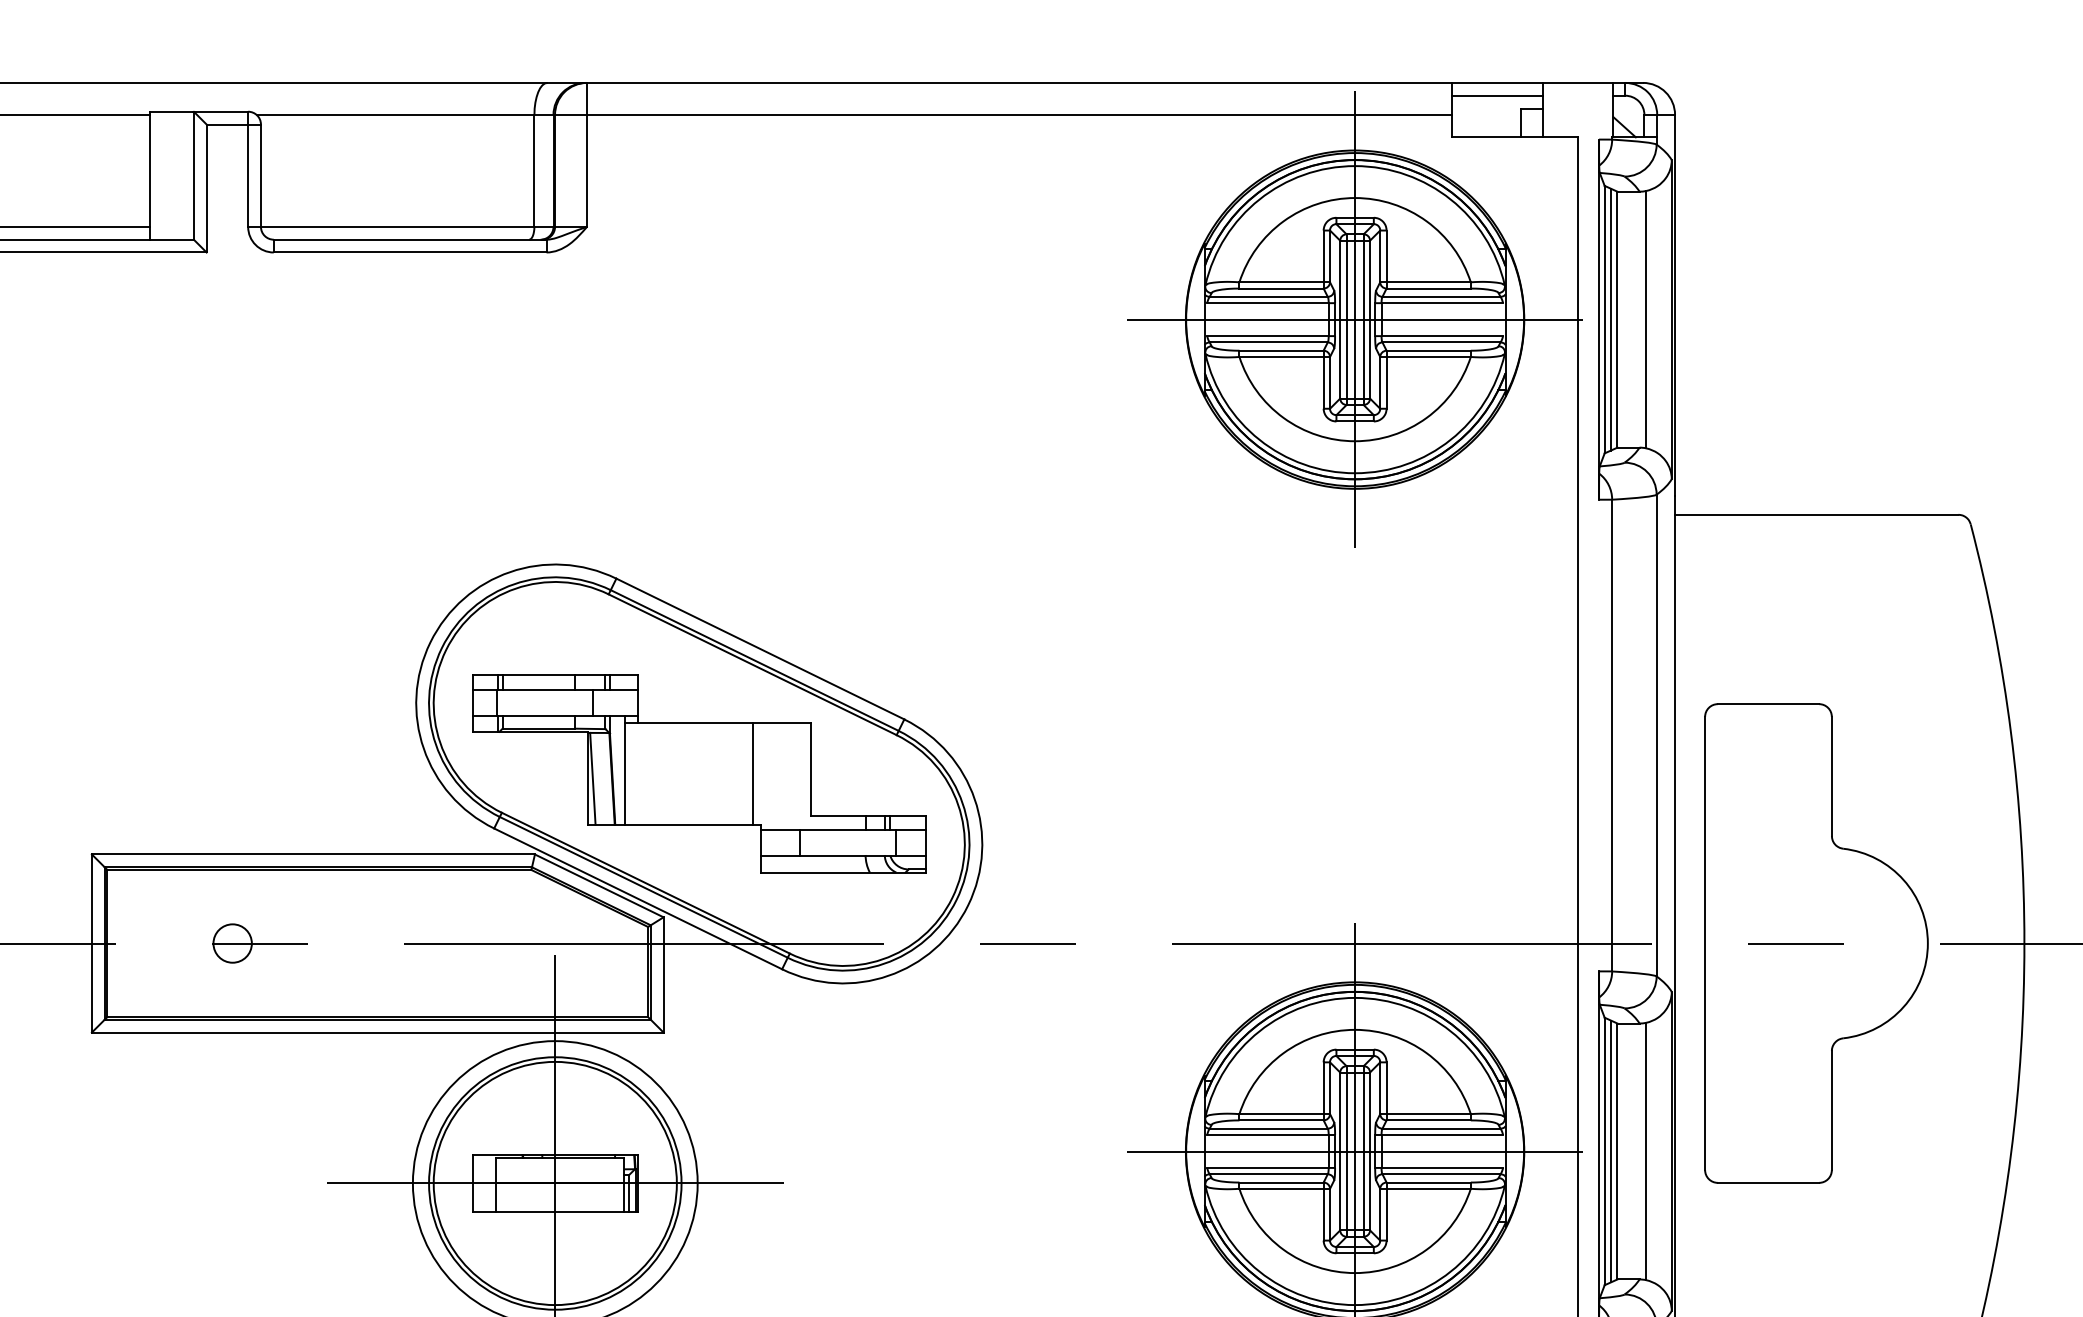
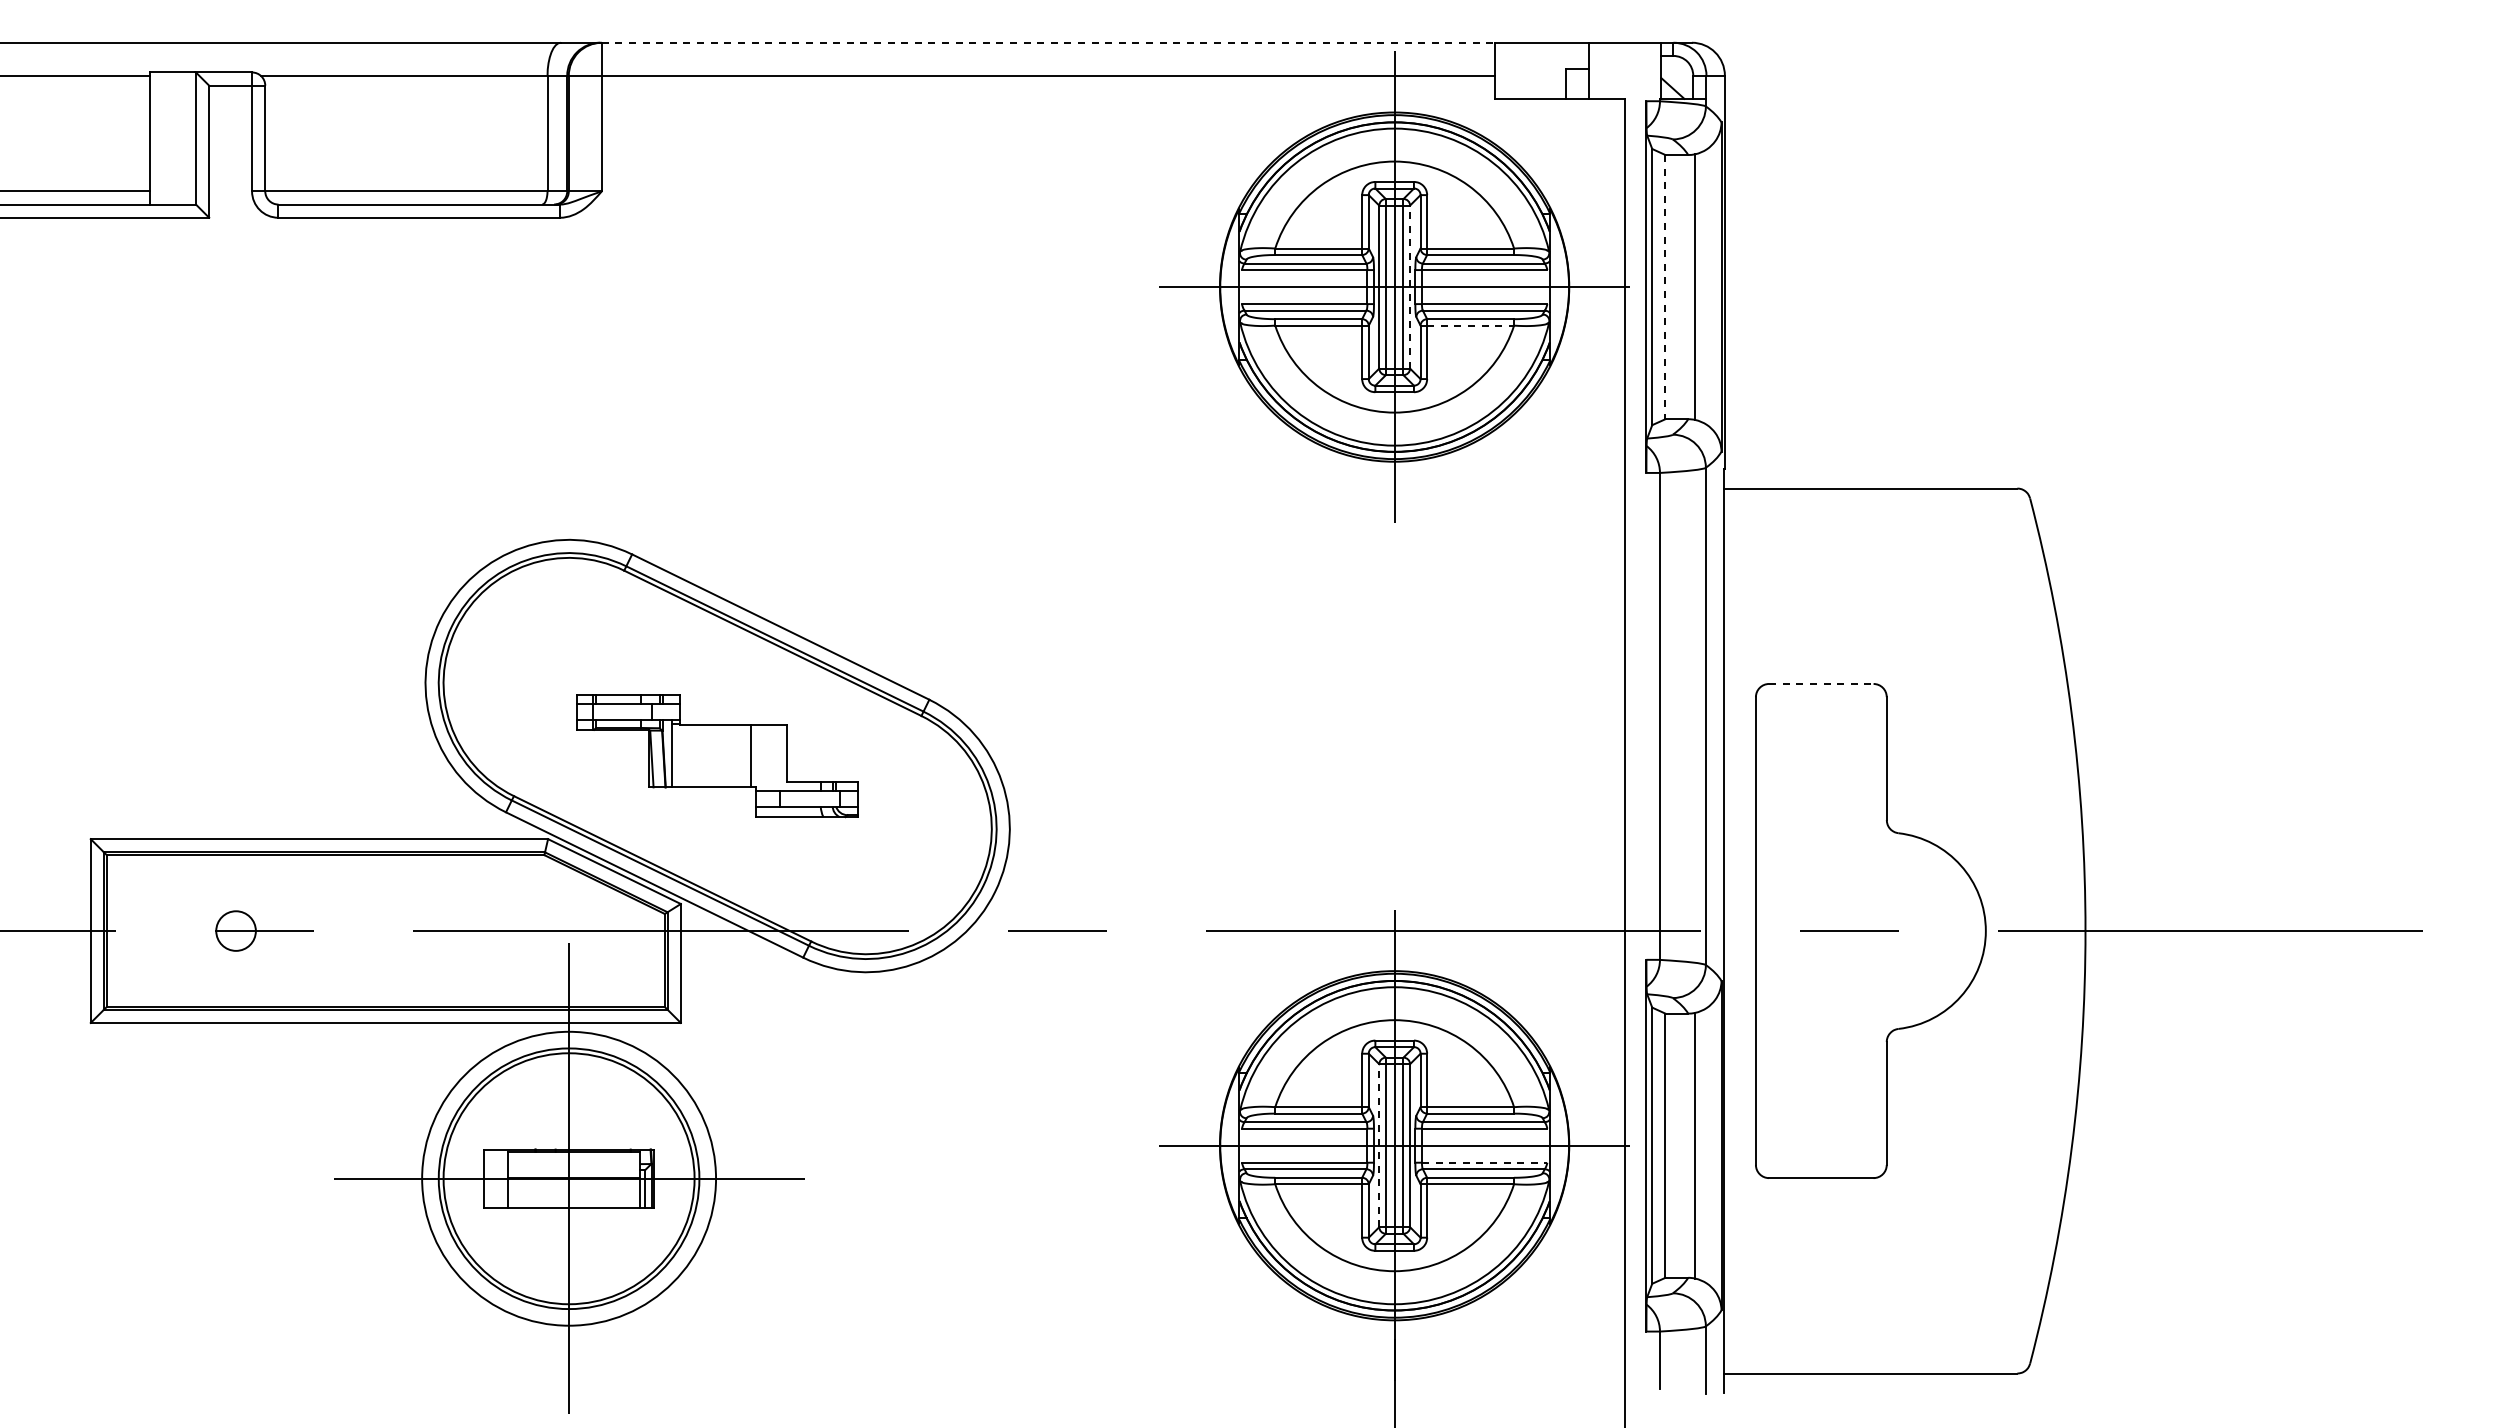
line: (1019, 82) -> (1048, 42), solid -> dashed
line: (1497, 95) -> (1541, 55), removed
line: (1370, 319) -> (1410, 286), solid -> dashed
line: (1610, 320) -> (1658, 287), removed
line: (1617, 320) -> (1665, 287), solid -> dashed
line: (1429, 356) -> (1471, 325), solid -> dashed
line: (1768, 703) -> (1821, 683), solid -> dashed
part: (699, 773) -> (717, 755), size x0.6
line: (1340, 1151) -> (1379, 1145), solid -> dashed
line: (1610, 1151) -> (1658, 1145), removed
line: (1442, 1167) -> (1484, 1162), solid -> dashed

